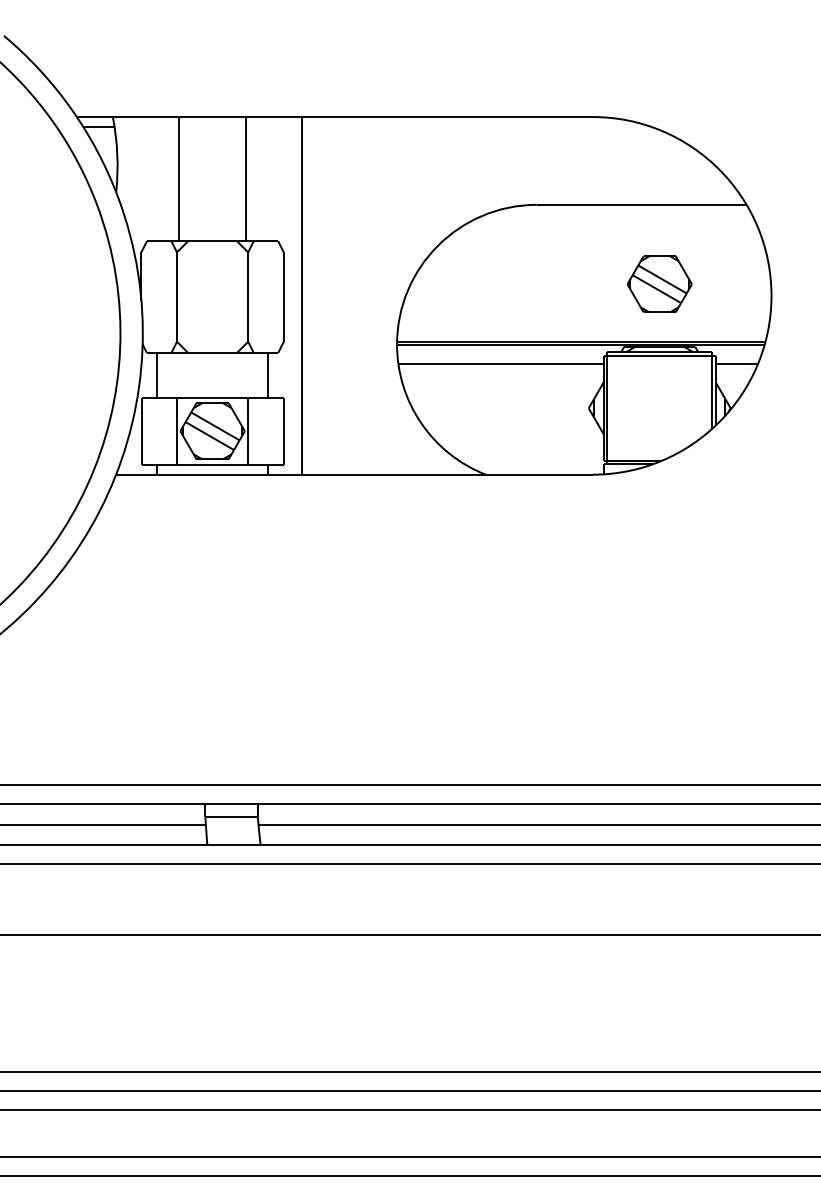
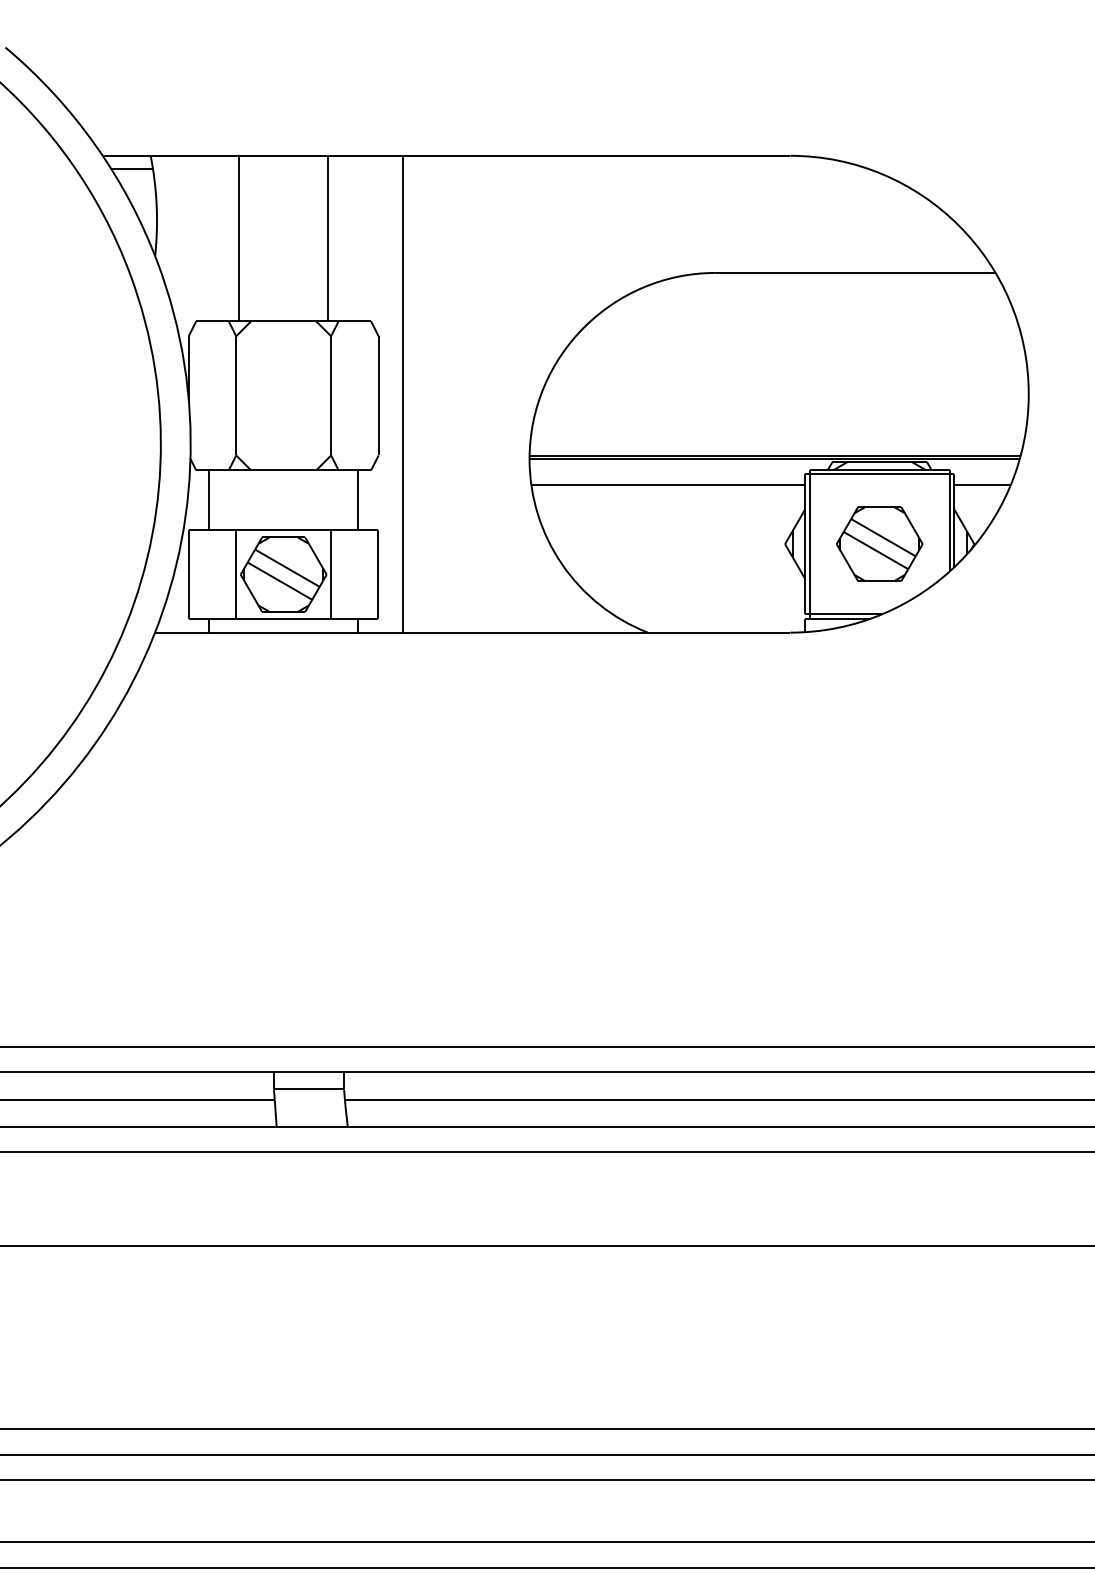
part: (659, 283) -> (879, 543), moved

